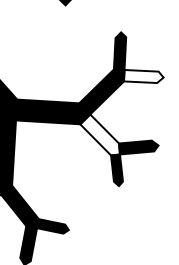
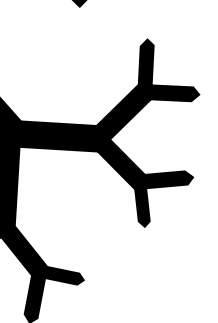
fill: (143, 76) -> (174, 93), added
fill: (99, 134) -> (121, 163), added

